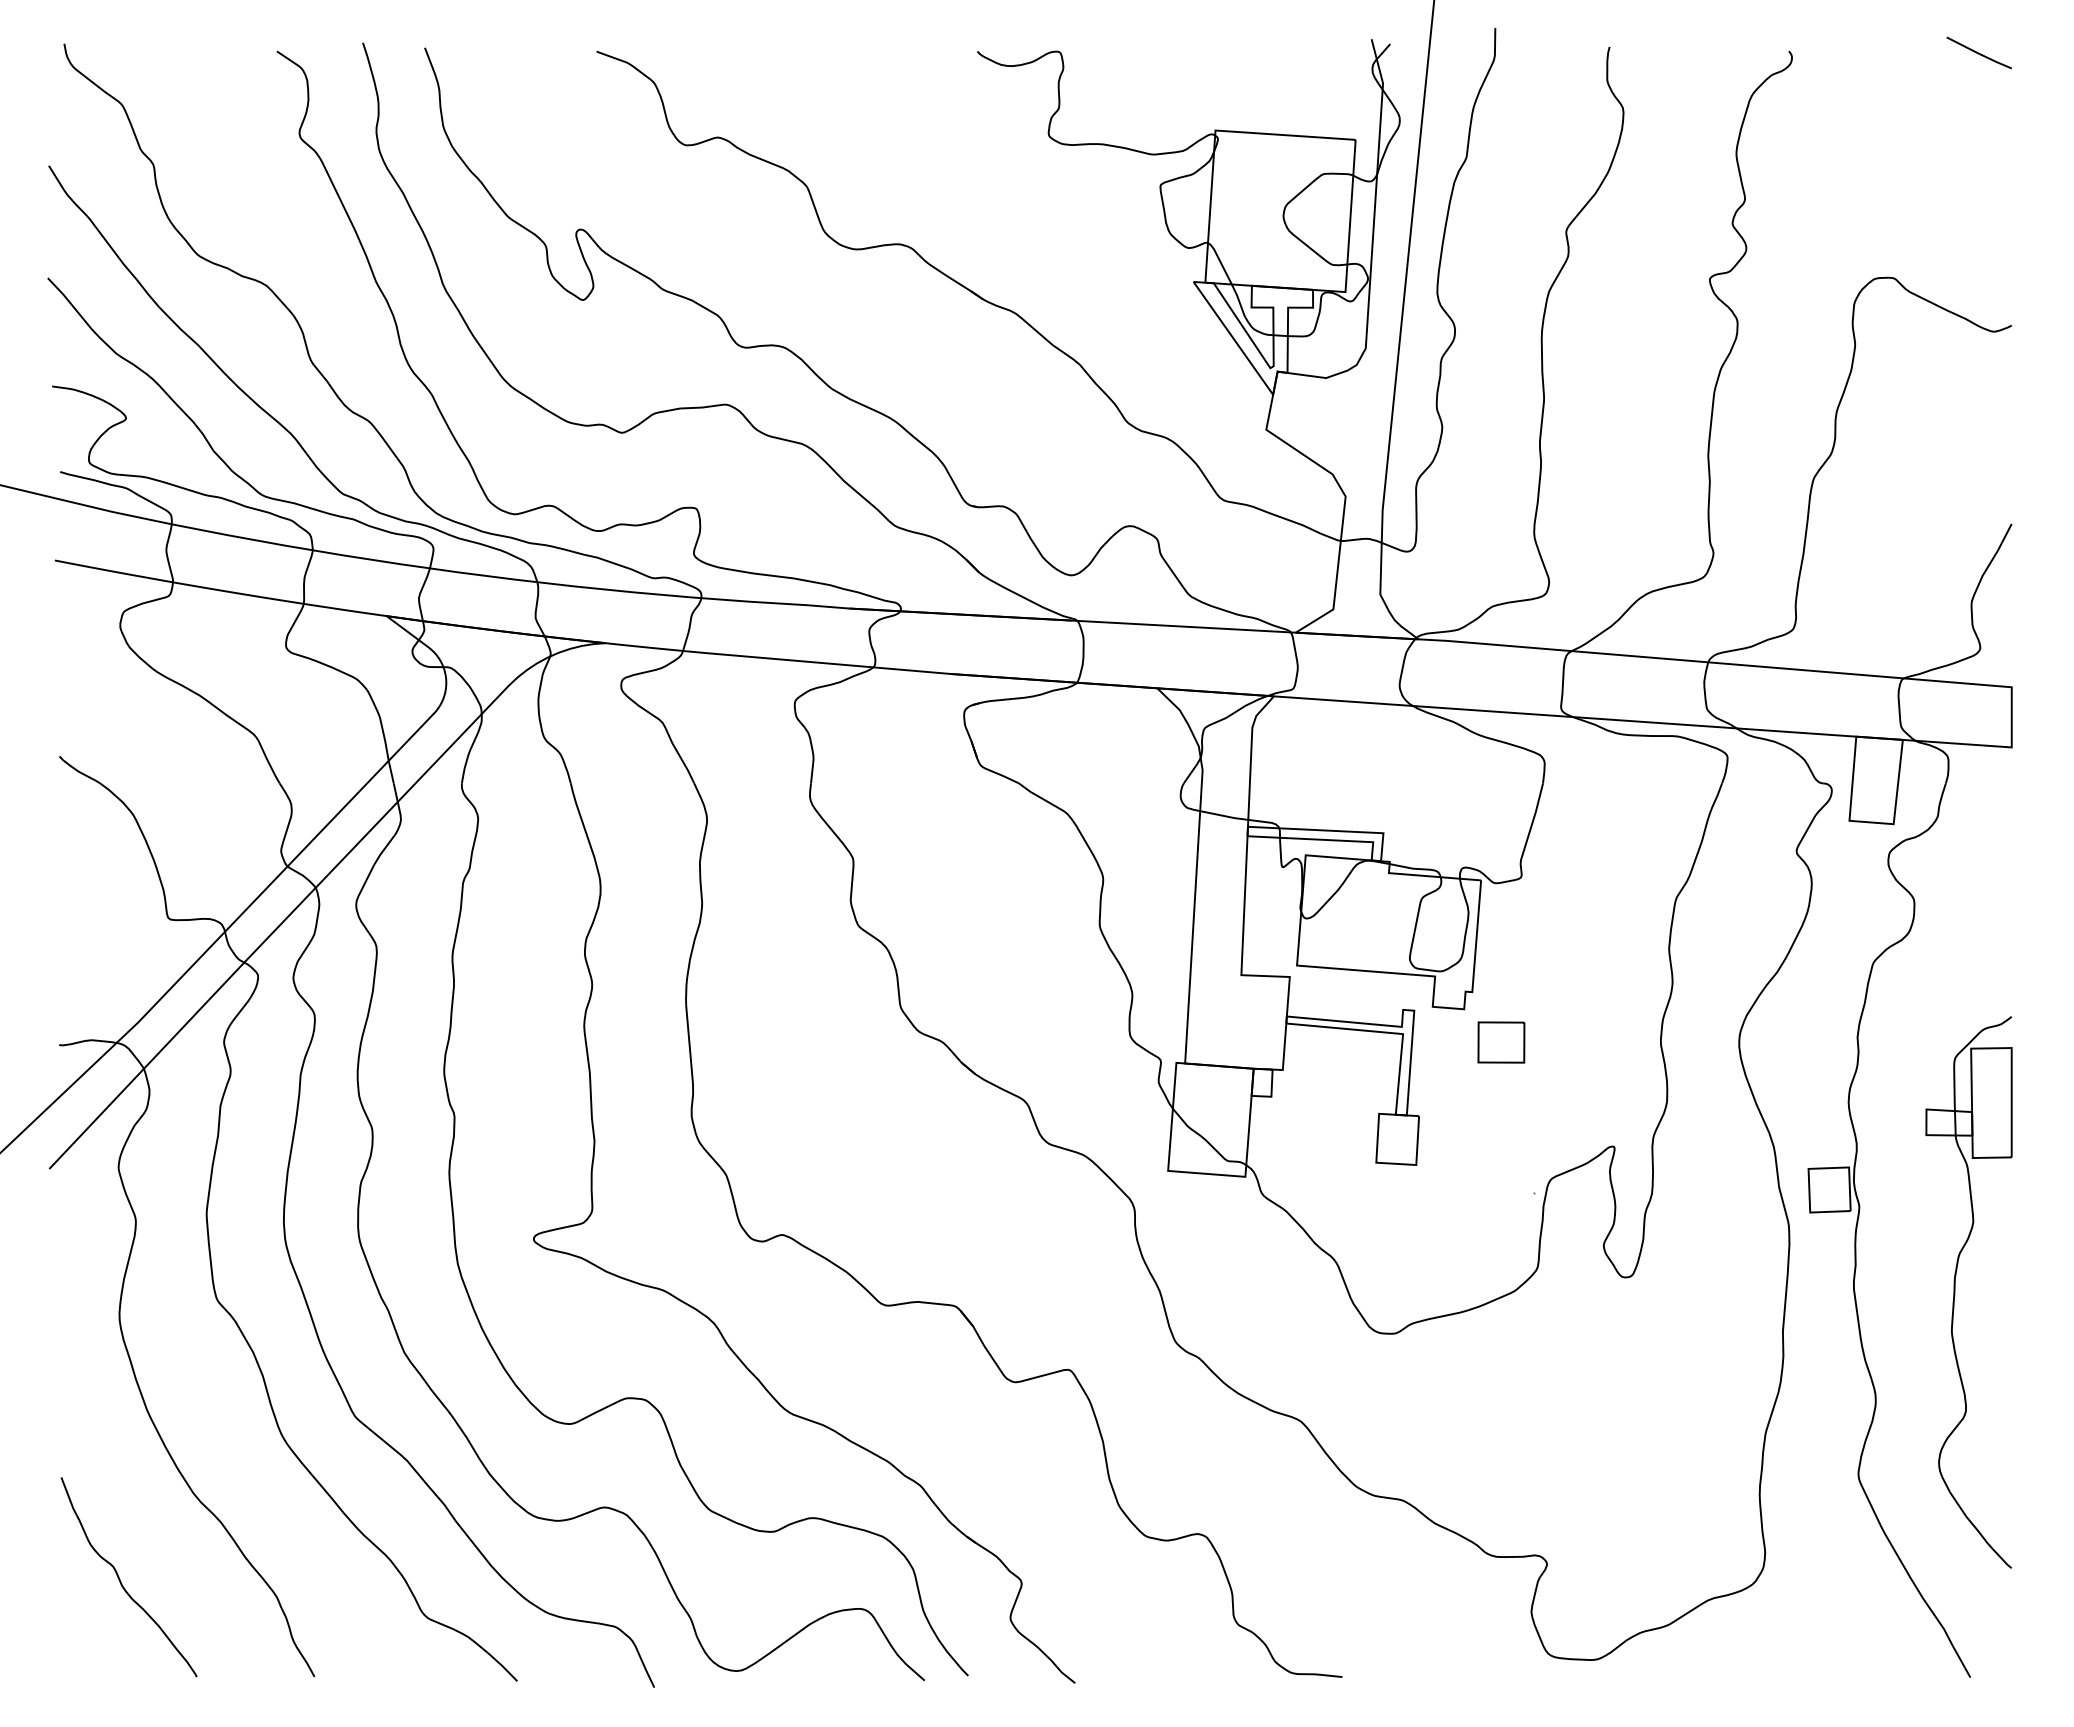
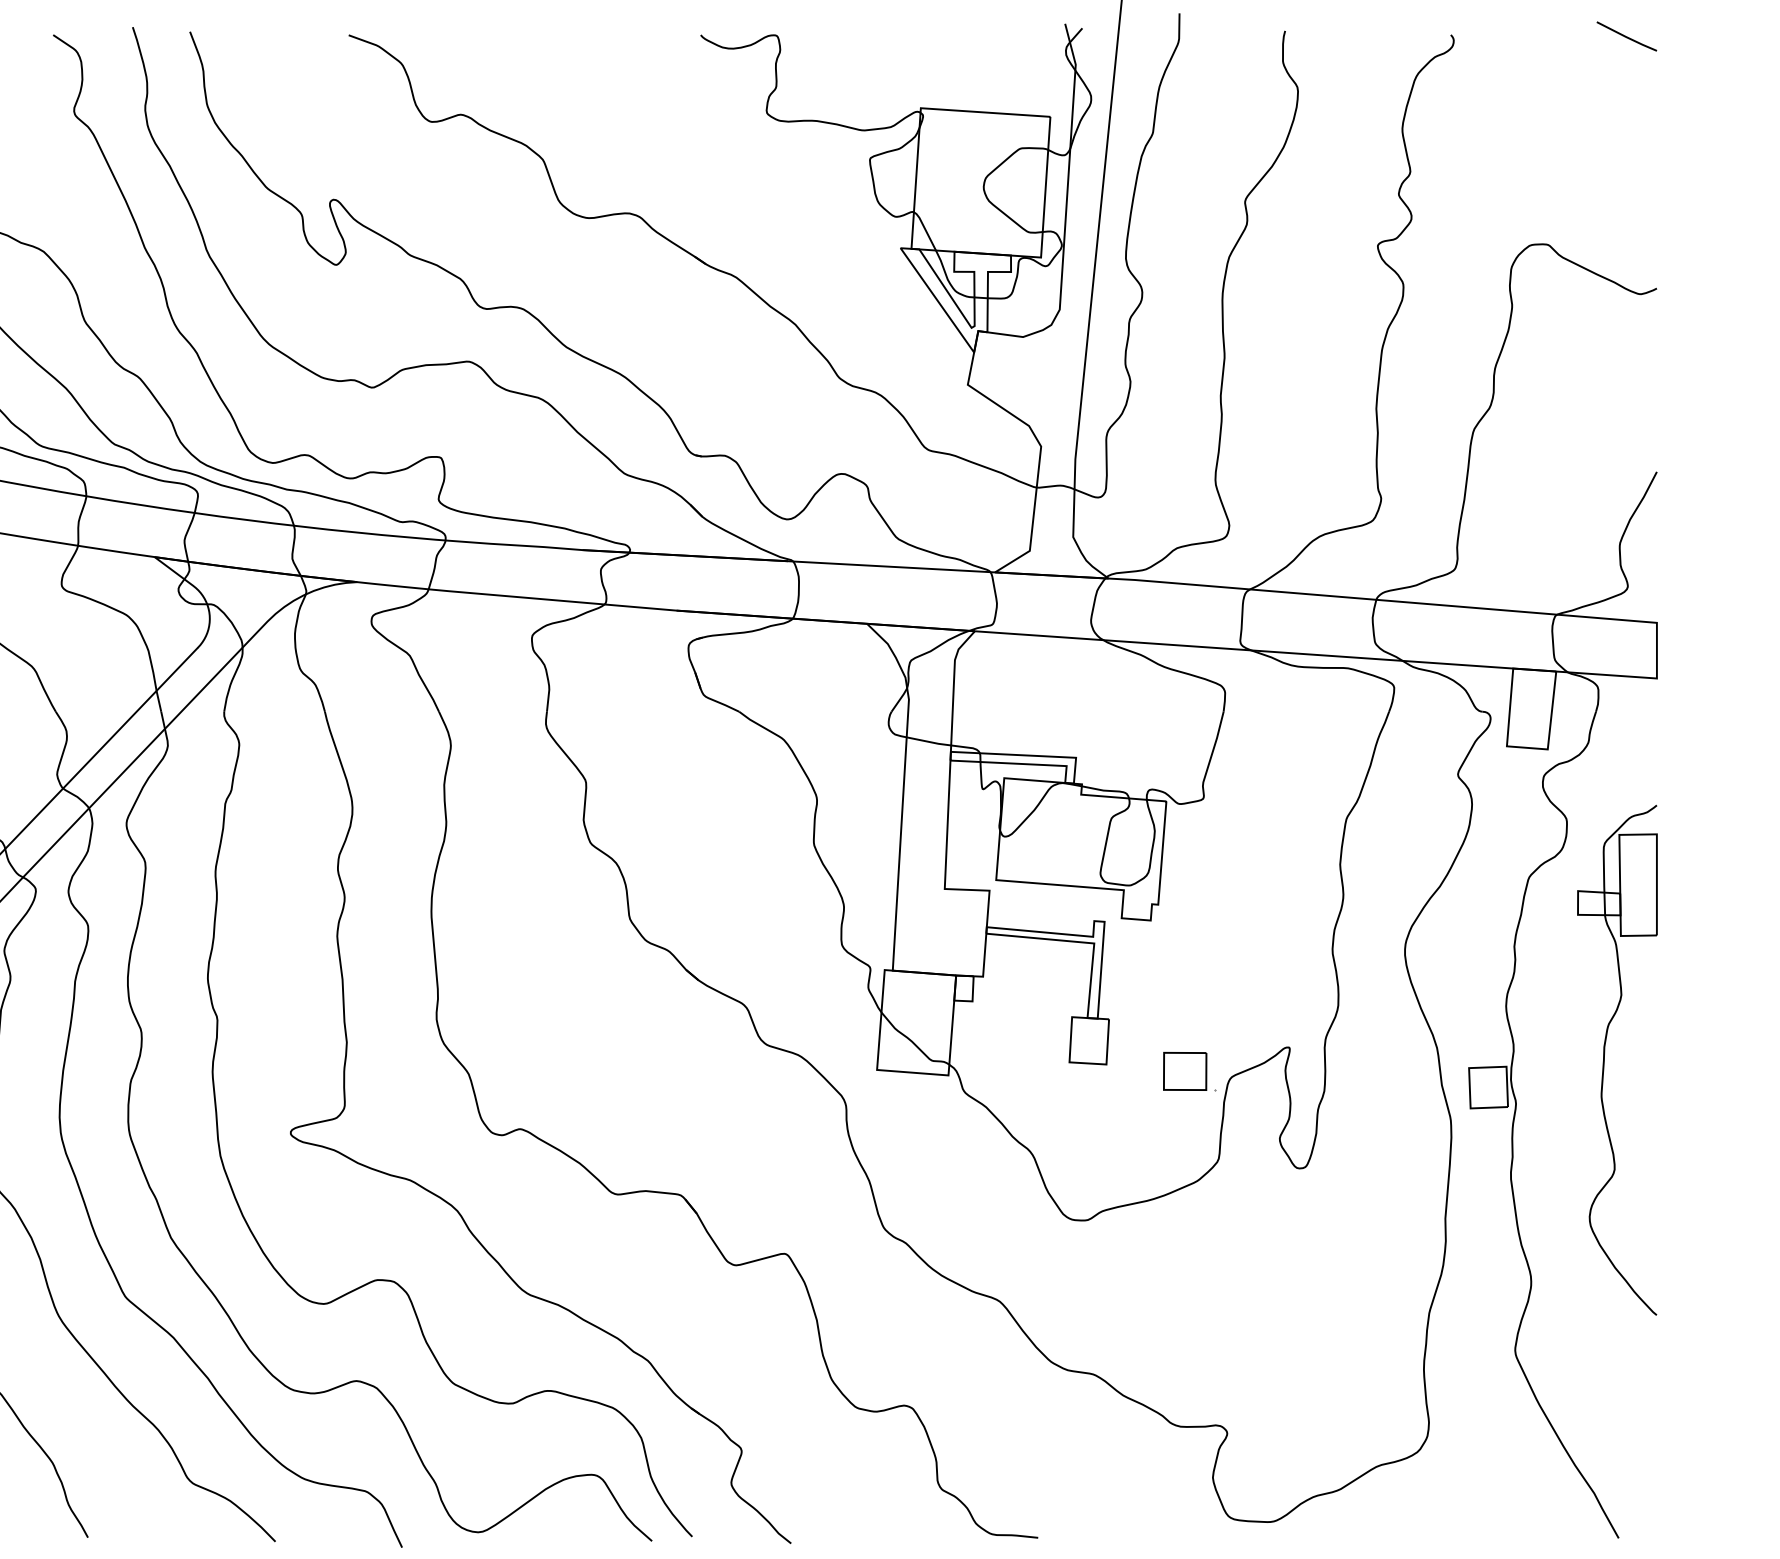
part: (1501, 1042) -> (1185, 1071), moved
part: (1955, 1292) -> (1604, 1060), moved

